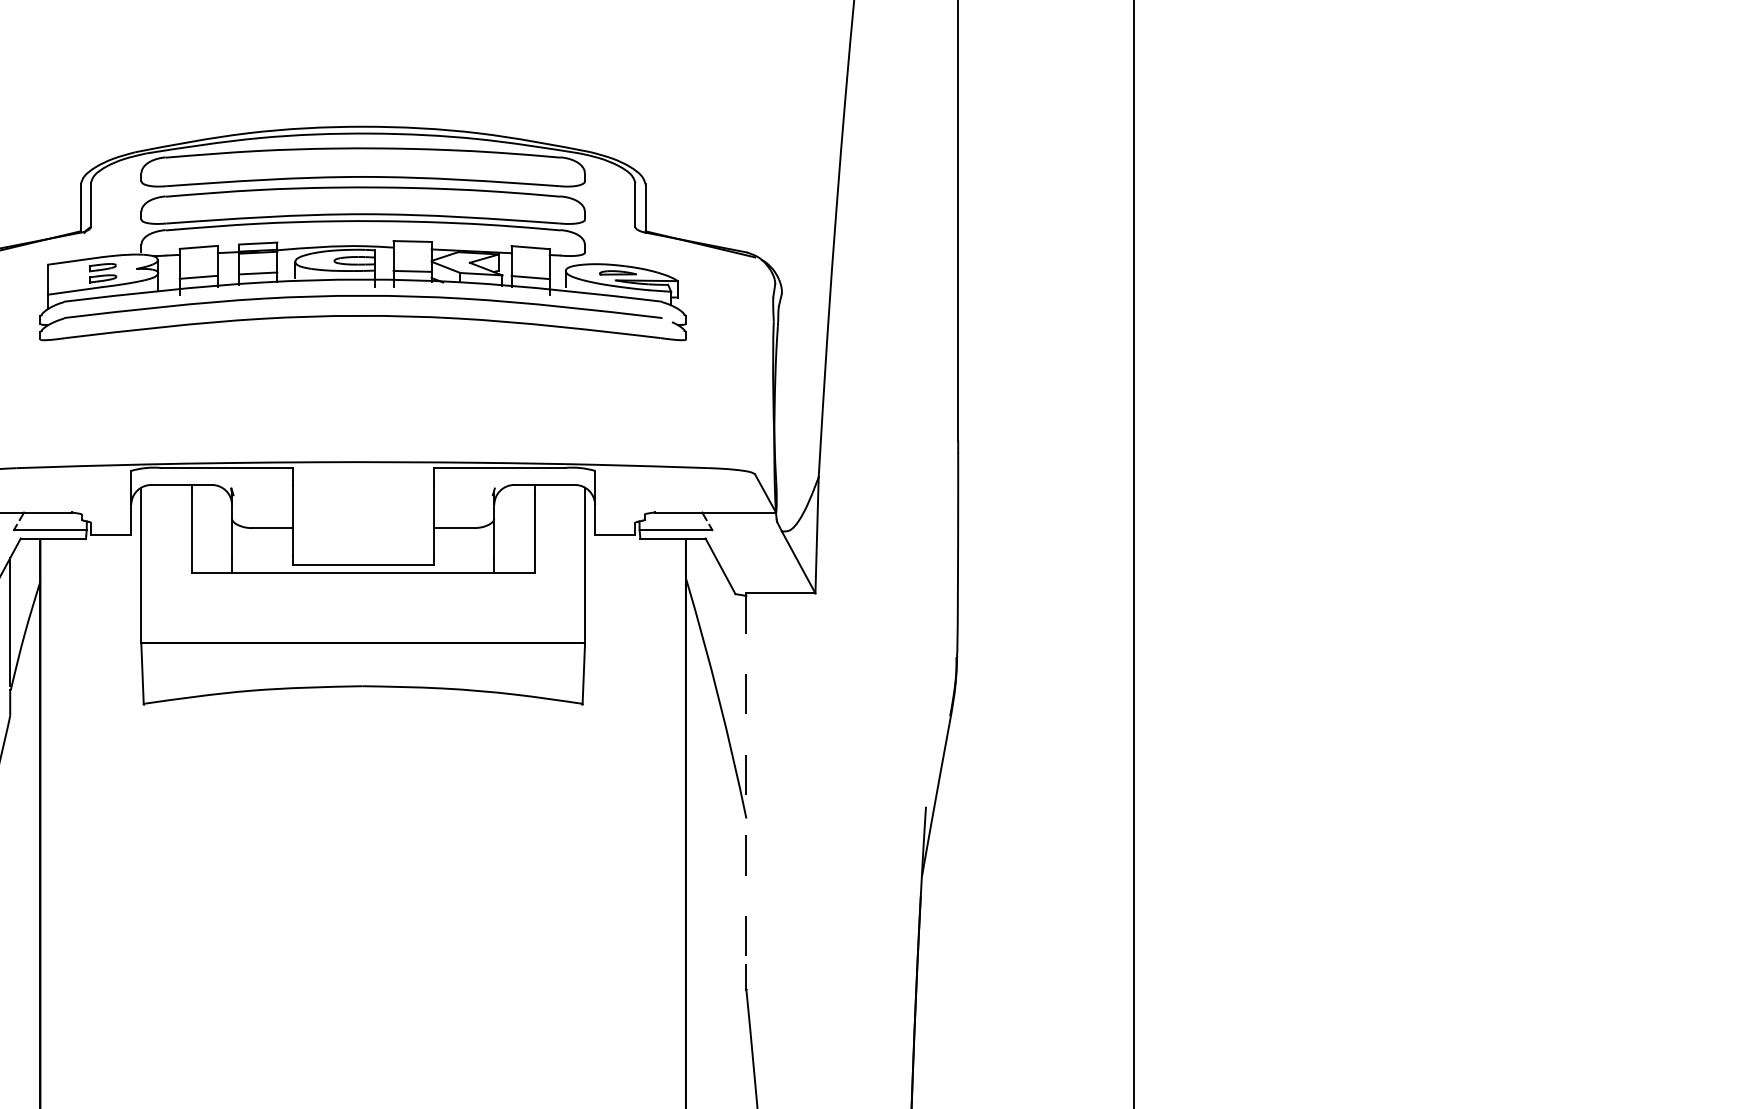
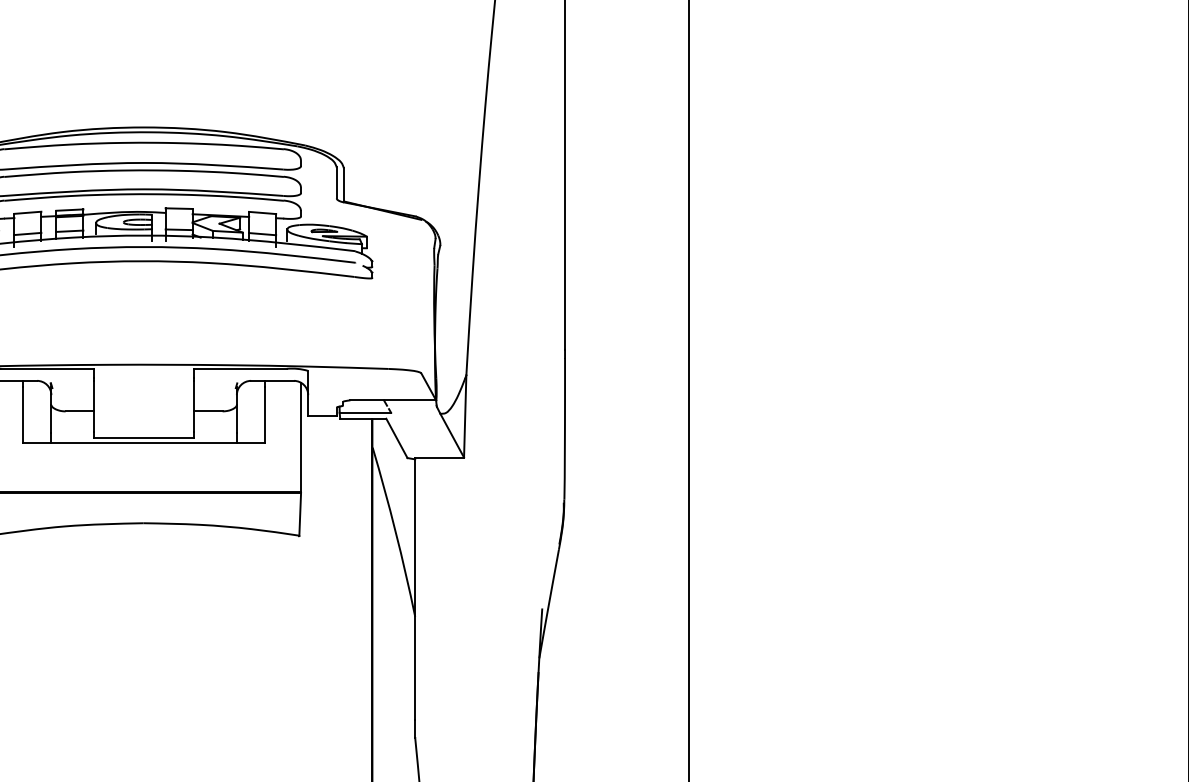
line: (746, 779) -> (415, 589), dashed -> solid

